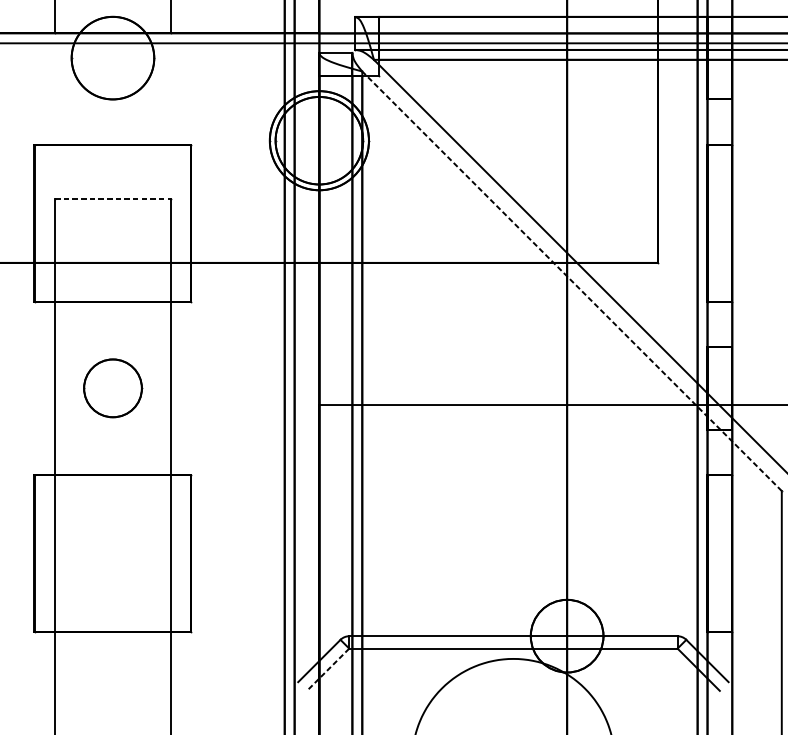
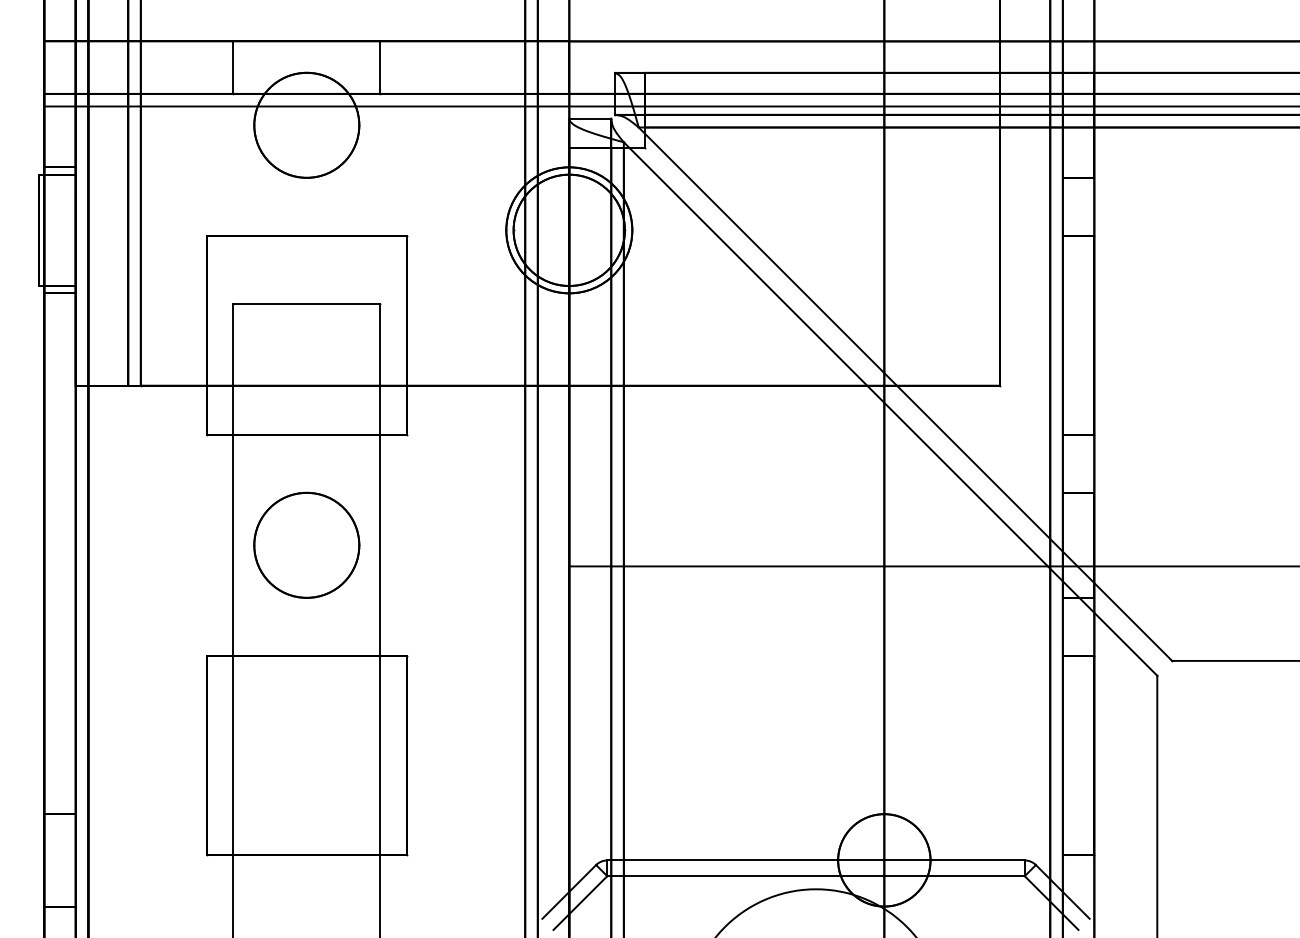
line: (112, 198) -> (306, 303), dashed -> solid
line: (571, 280) -> (890, 408), dashed -> solid
circle: (112, 387) -> (306, 544), size x1.43
line: (328, 670) -> (580, 903), dashed -> solid

